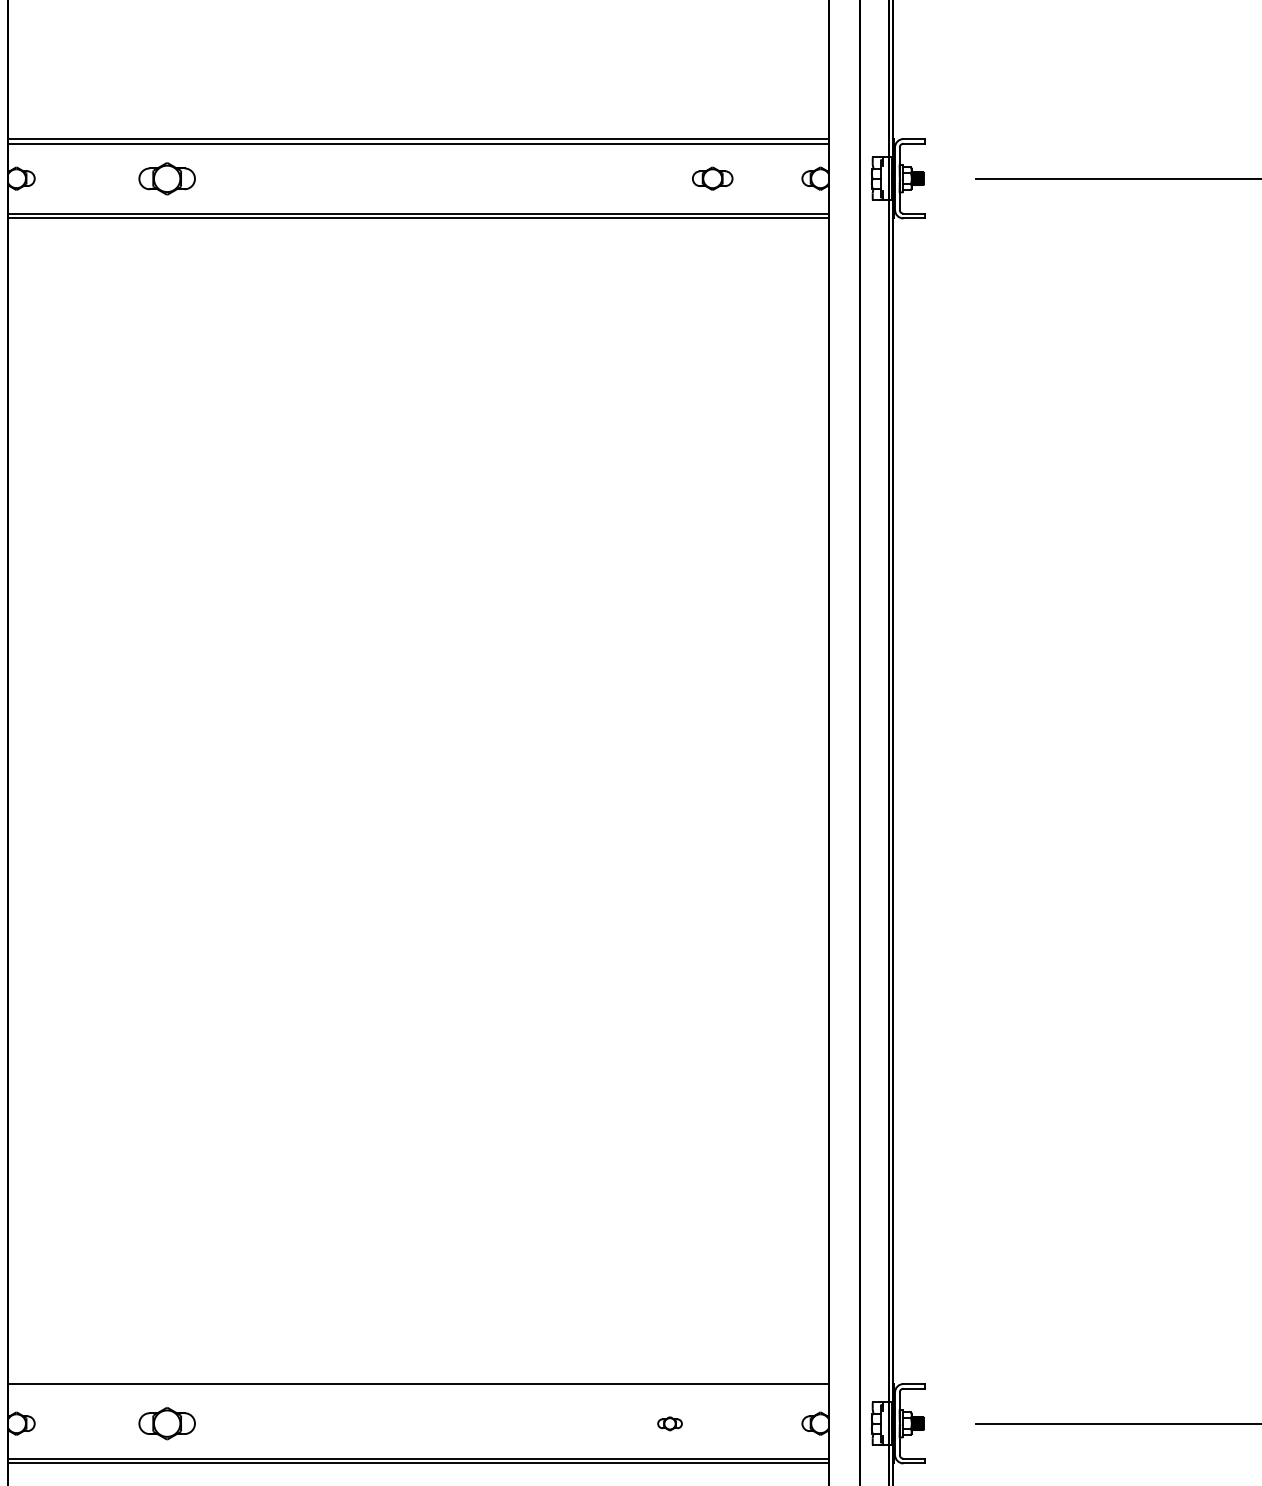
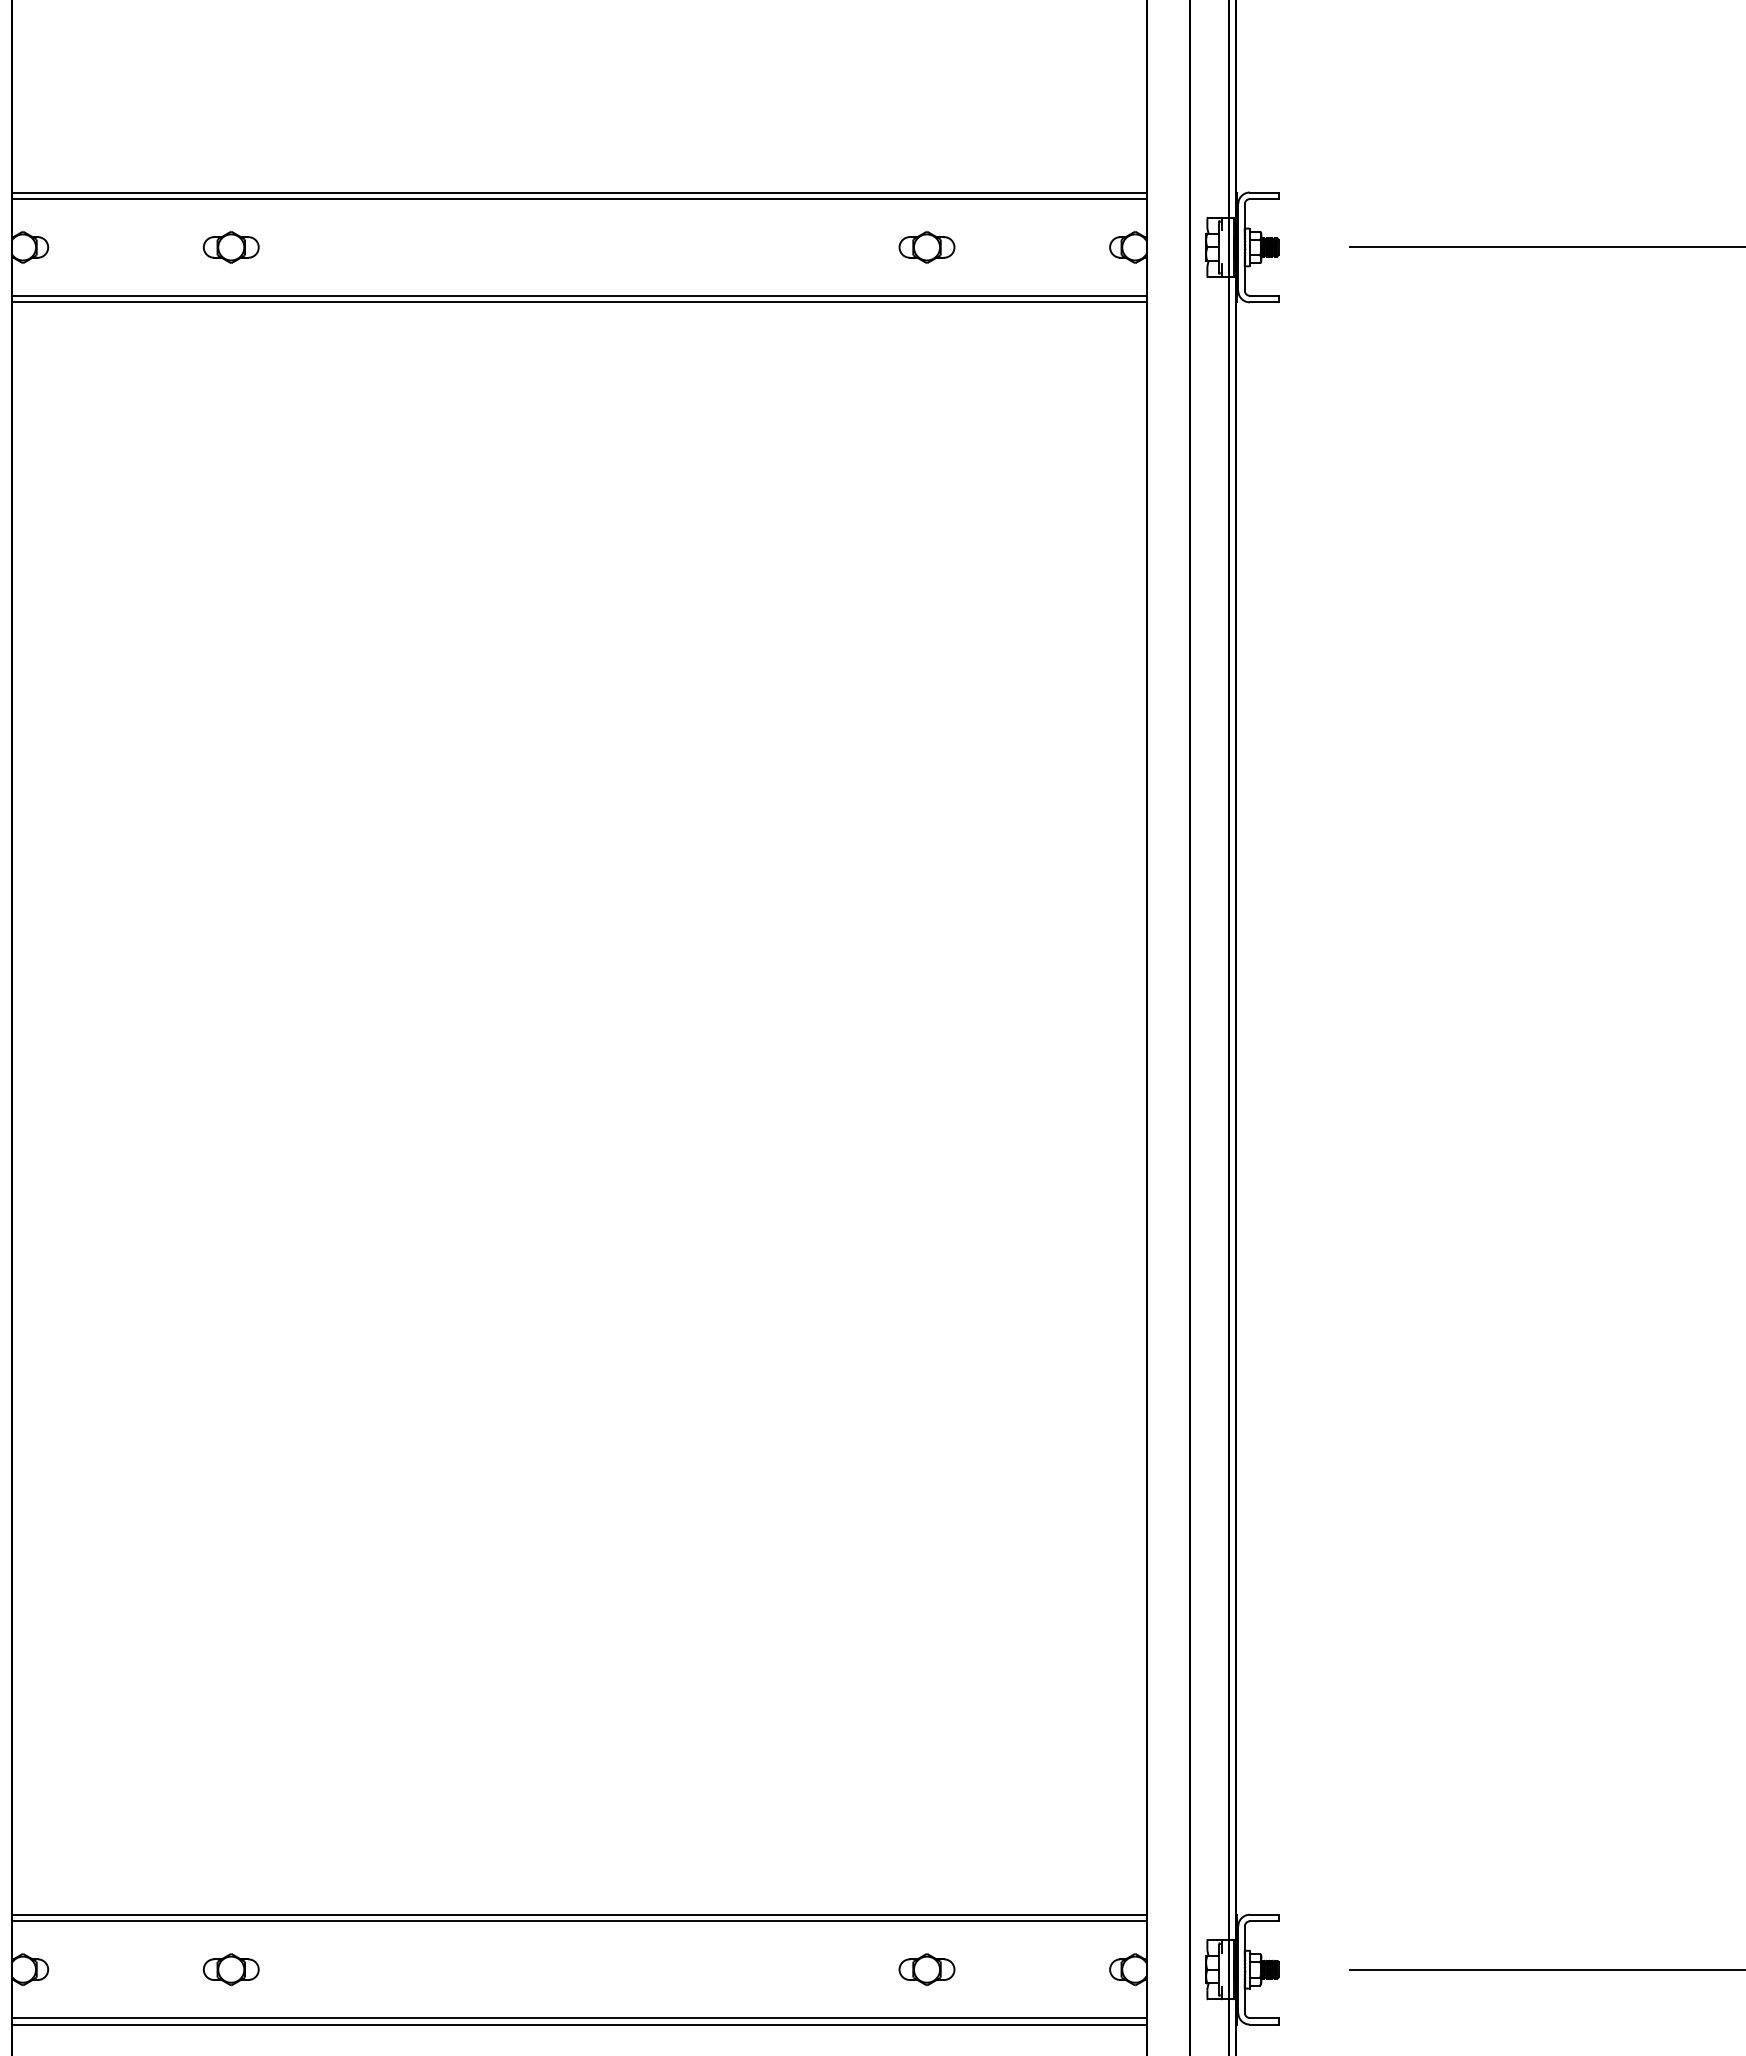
part: (166, 178) -> (230, 246), size x0.71
part: (712, 178) -> (926, 247), moved
line: (418, 1388) -> (578, 1921), added
part: (166, 1423) -> (230, 1969), size x0.71
part: (669, 1423) -> (926, 1969), size x1.67

